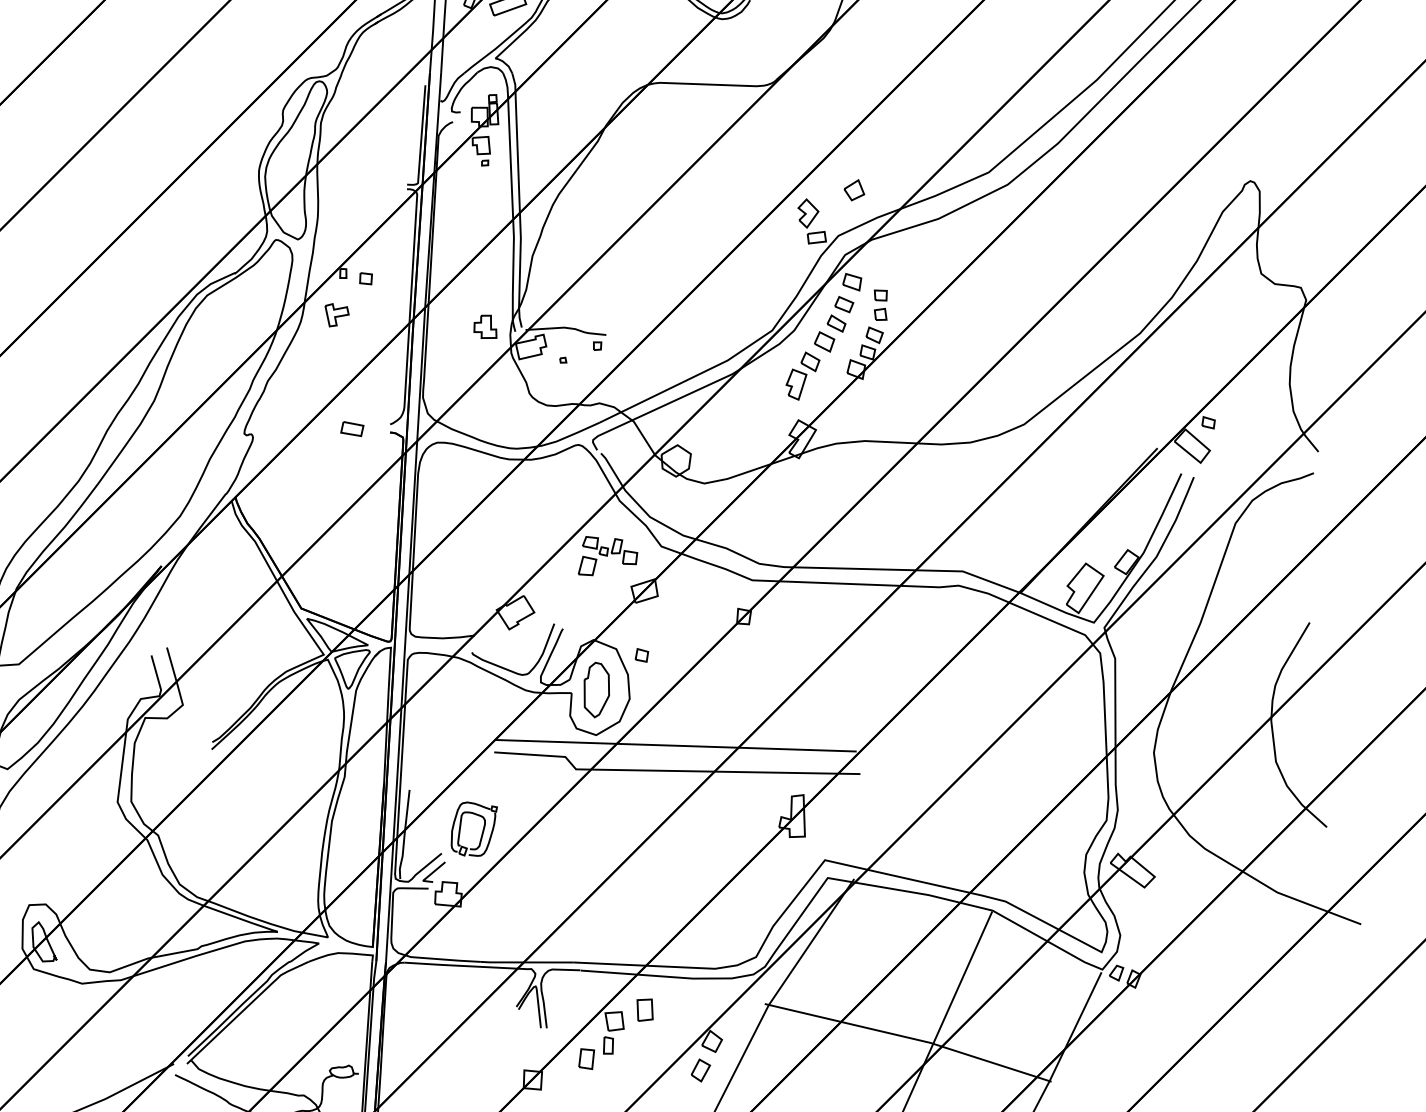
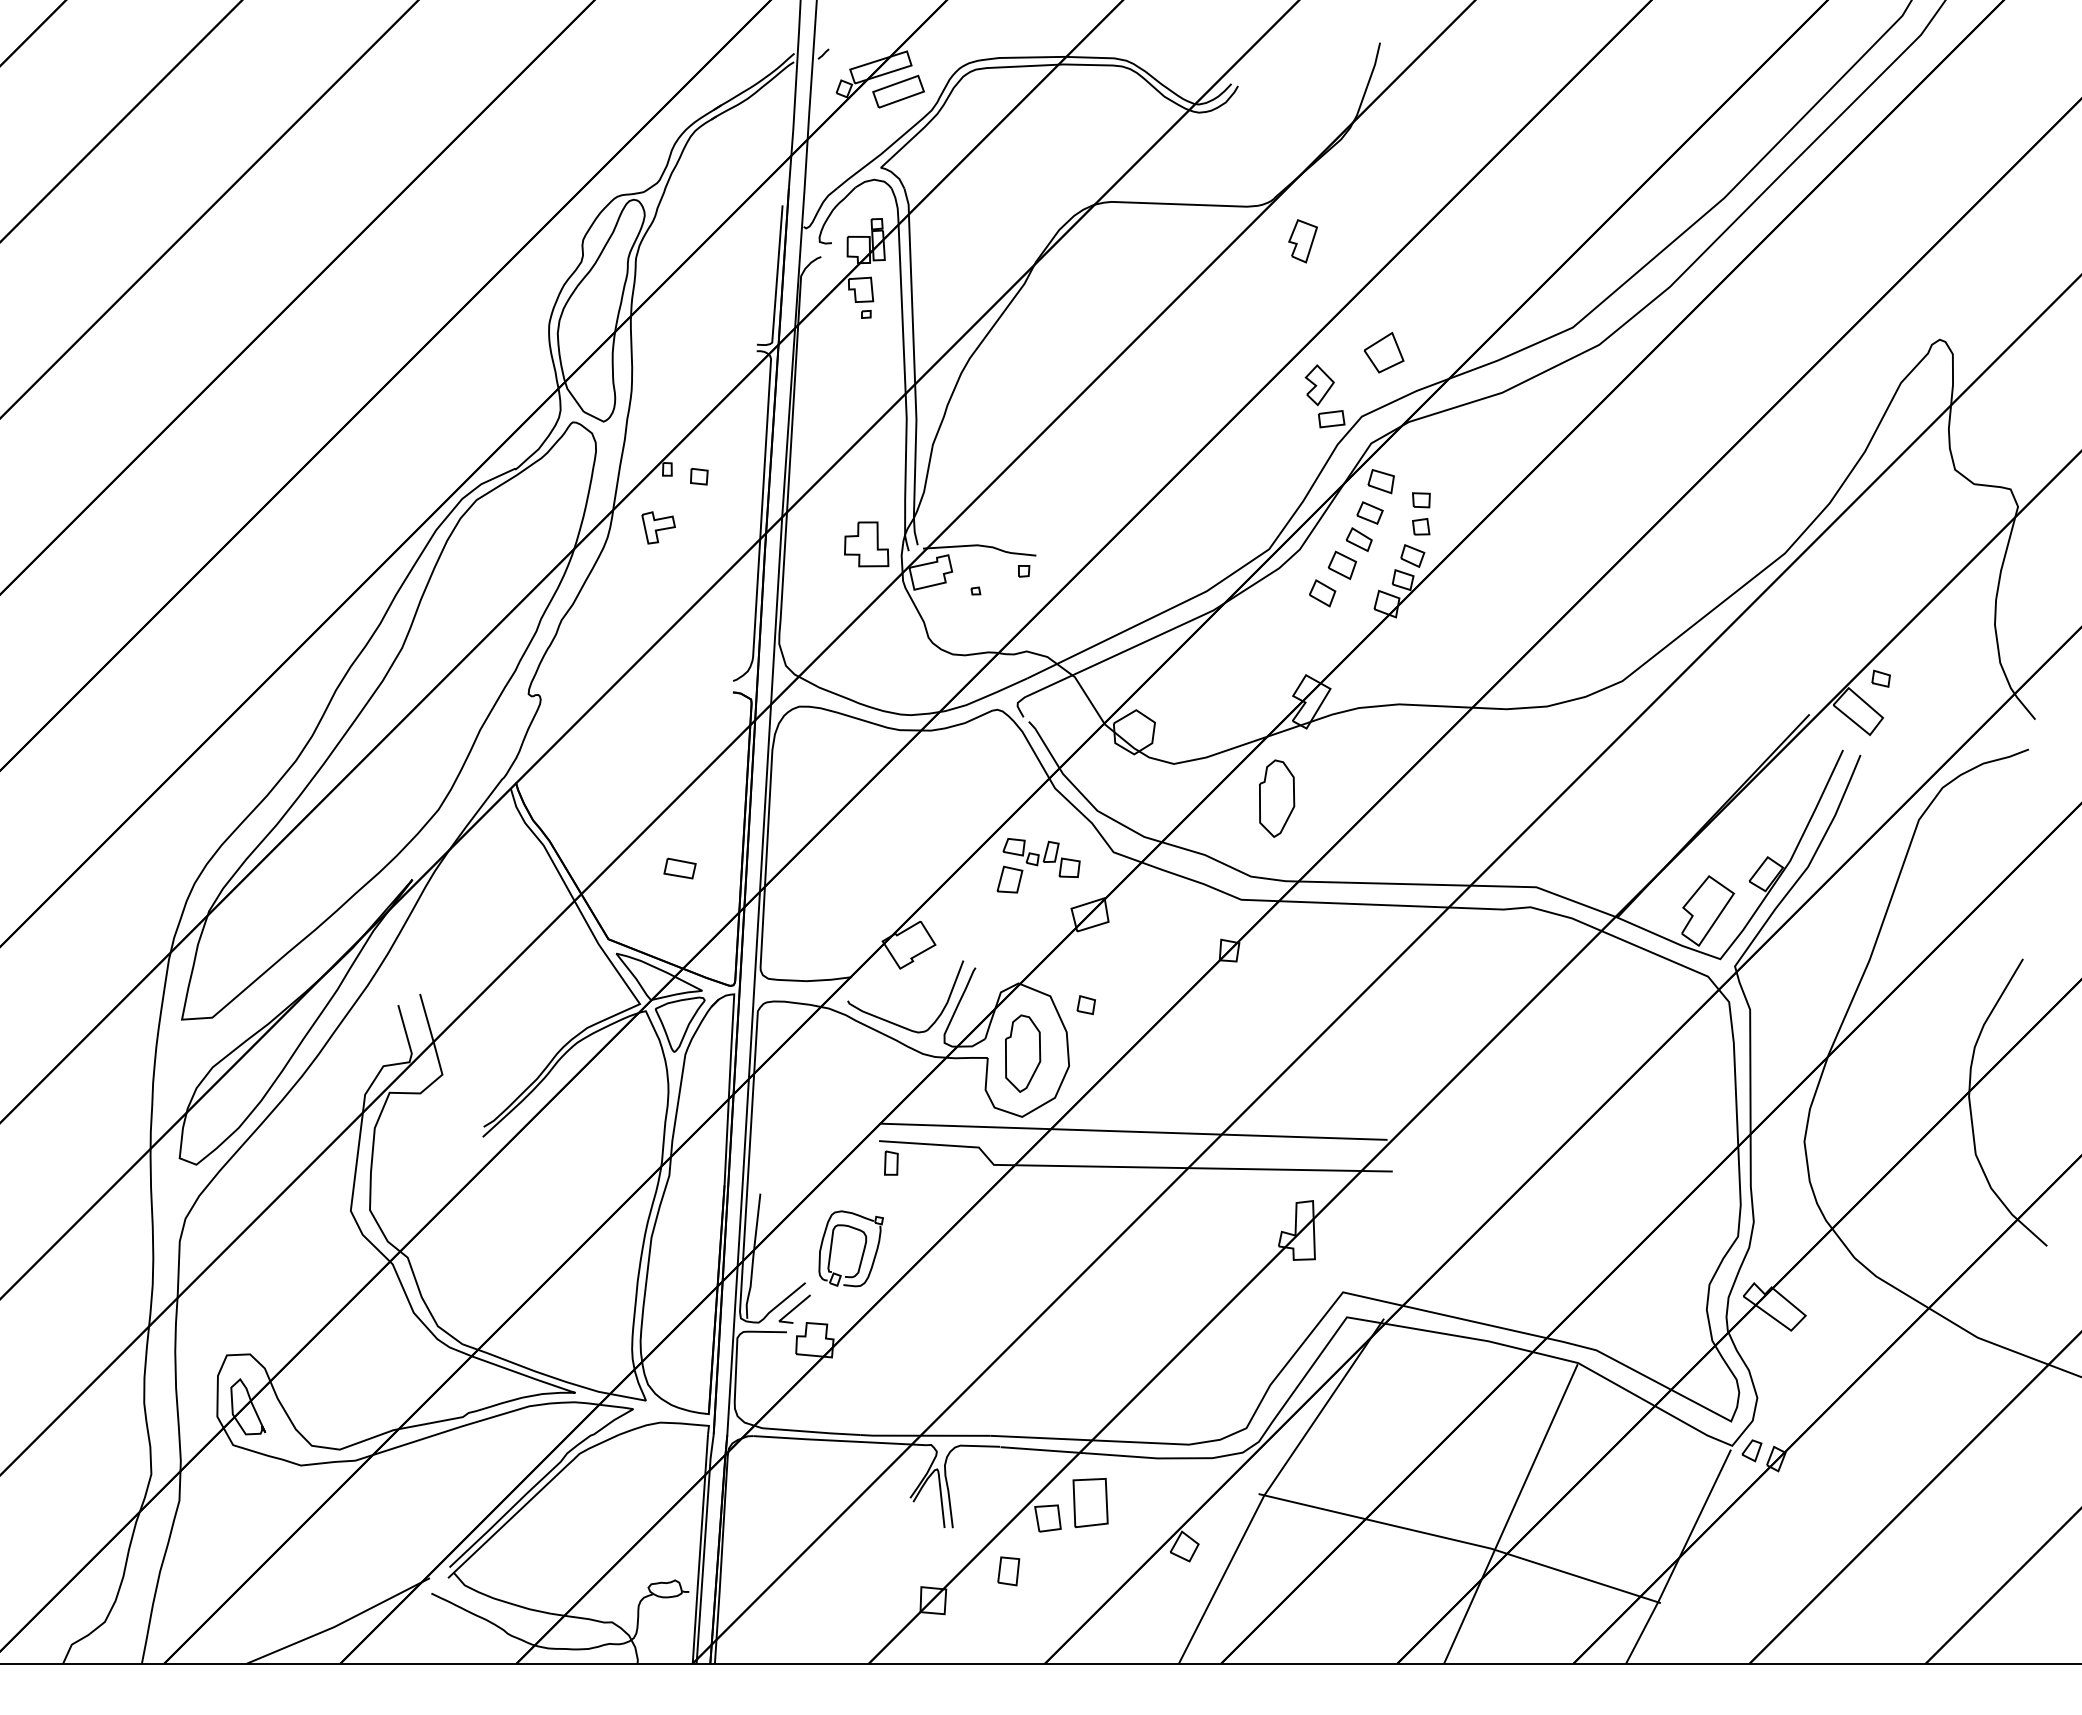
part: (854, 190) -> (1384, 352), size x1.4
part: (485, 326) -> (866, 543), size x1.4
part: (796, 384) -> (1302, 241), moved
part: (351, 429) -> (679, 868), moved
part: (778, 508) -> (1277, 798), added
part: (644, 1010) -> (1090, 1502), size x1.6
part: (608, 1044) -> (891, 1162), moved
part: (700, 1070) -> (1168, 1587), removed

